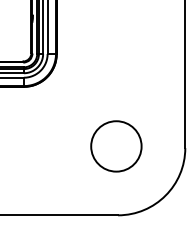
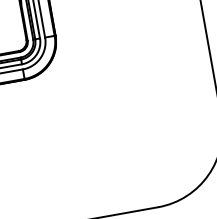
circle: (116, 146) -> (142, 129), removed

